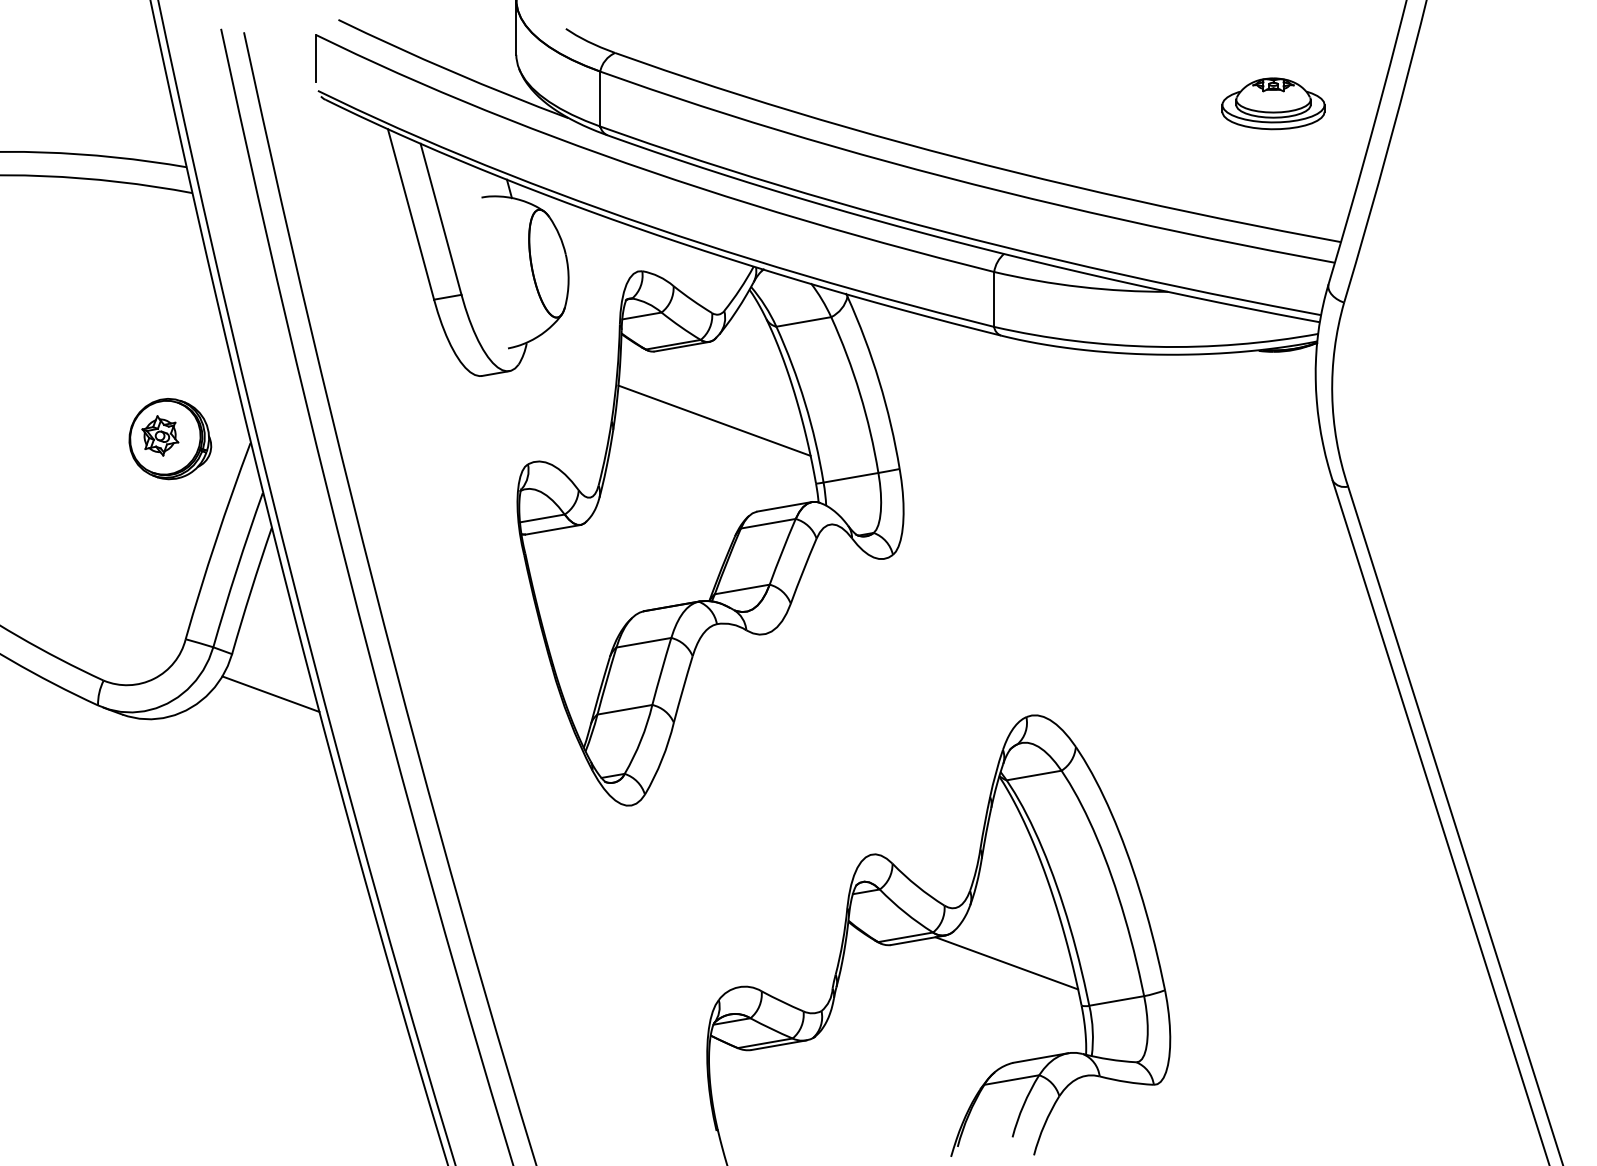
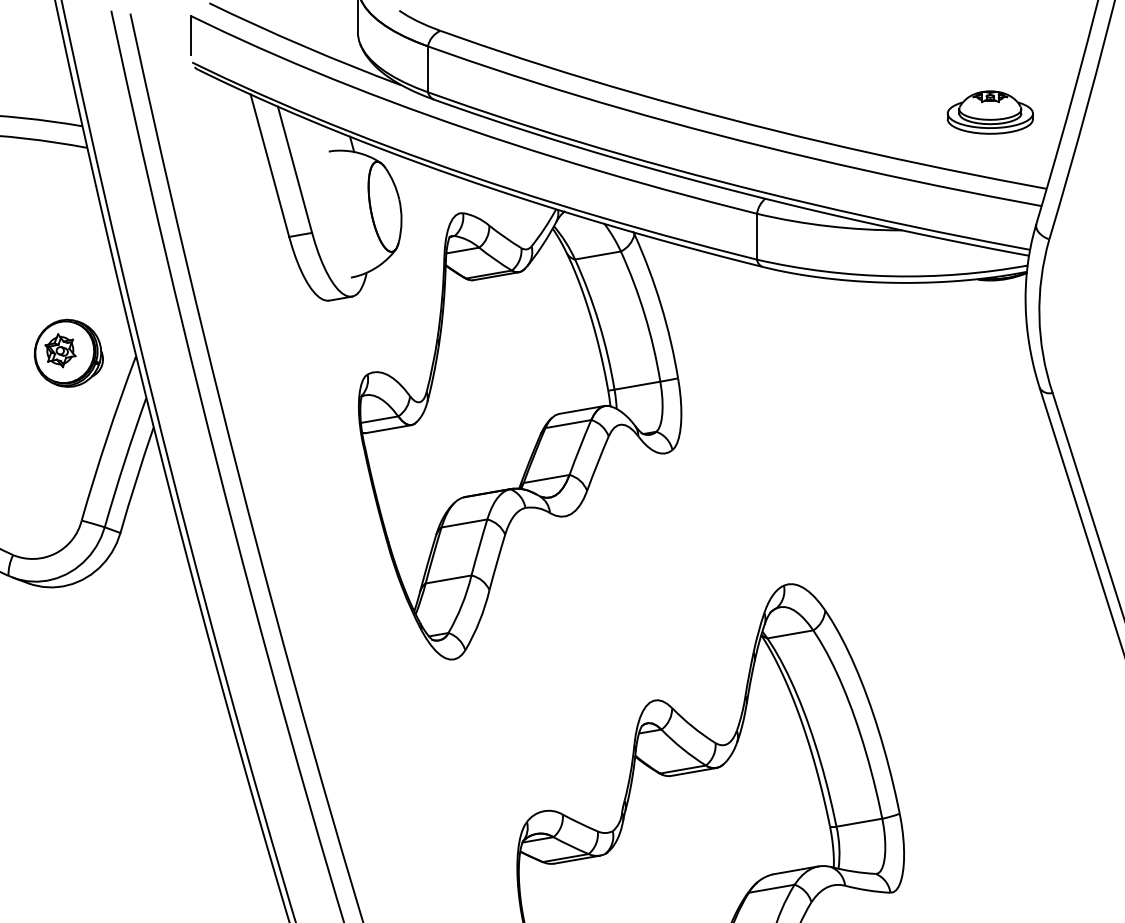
part: (1273, 103) -> (990, 112), moved
line: (714, 420) -> (523, 337), removed
line: (270, 693) -> (152, 565), removed
line: (1006, 963) -> (767, 791), removed

